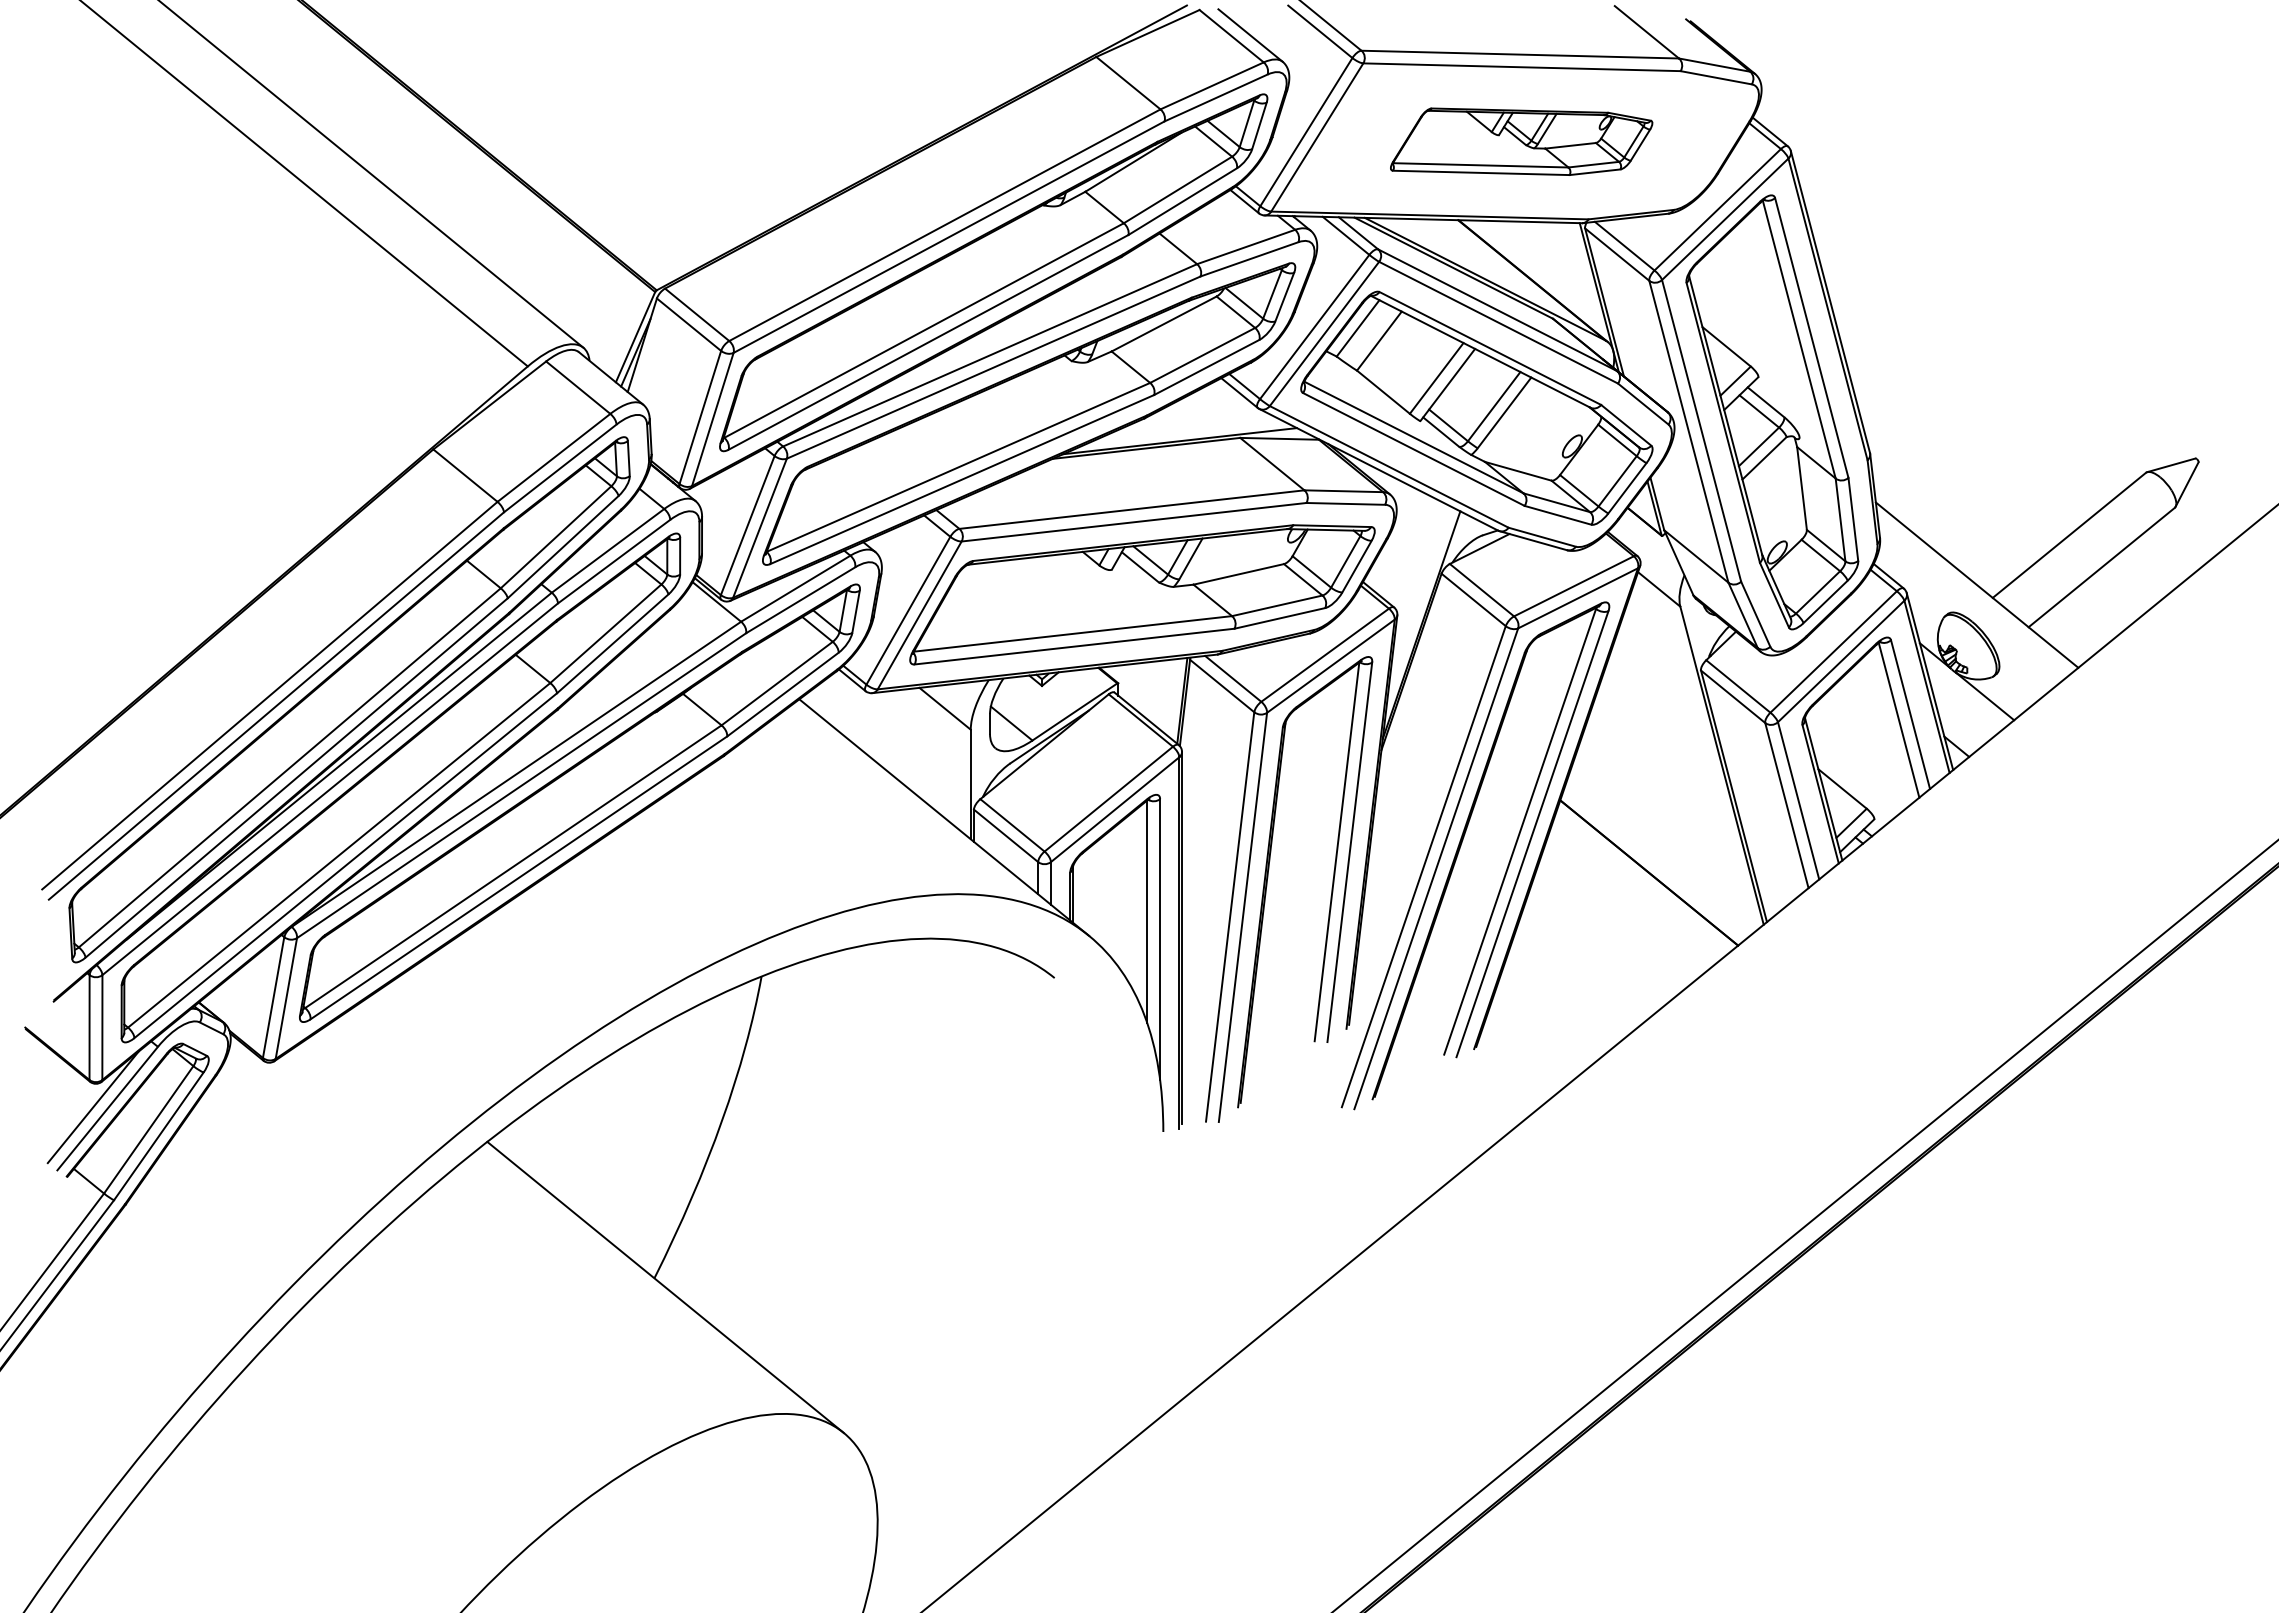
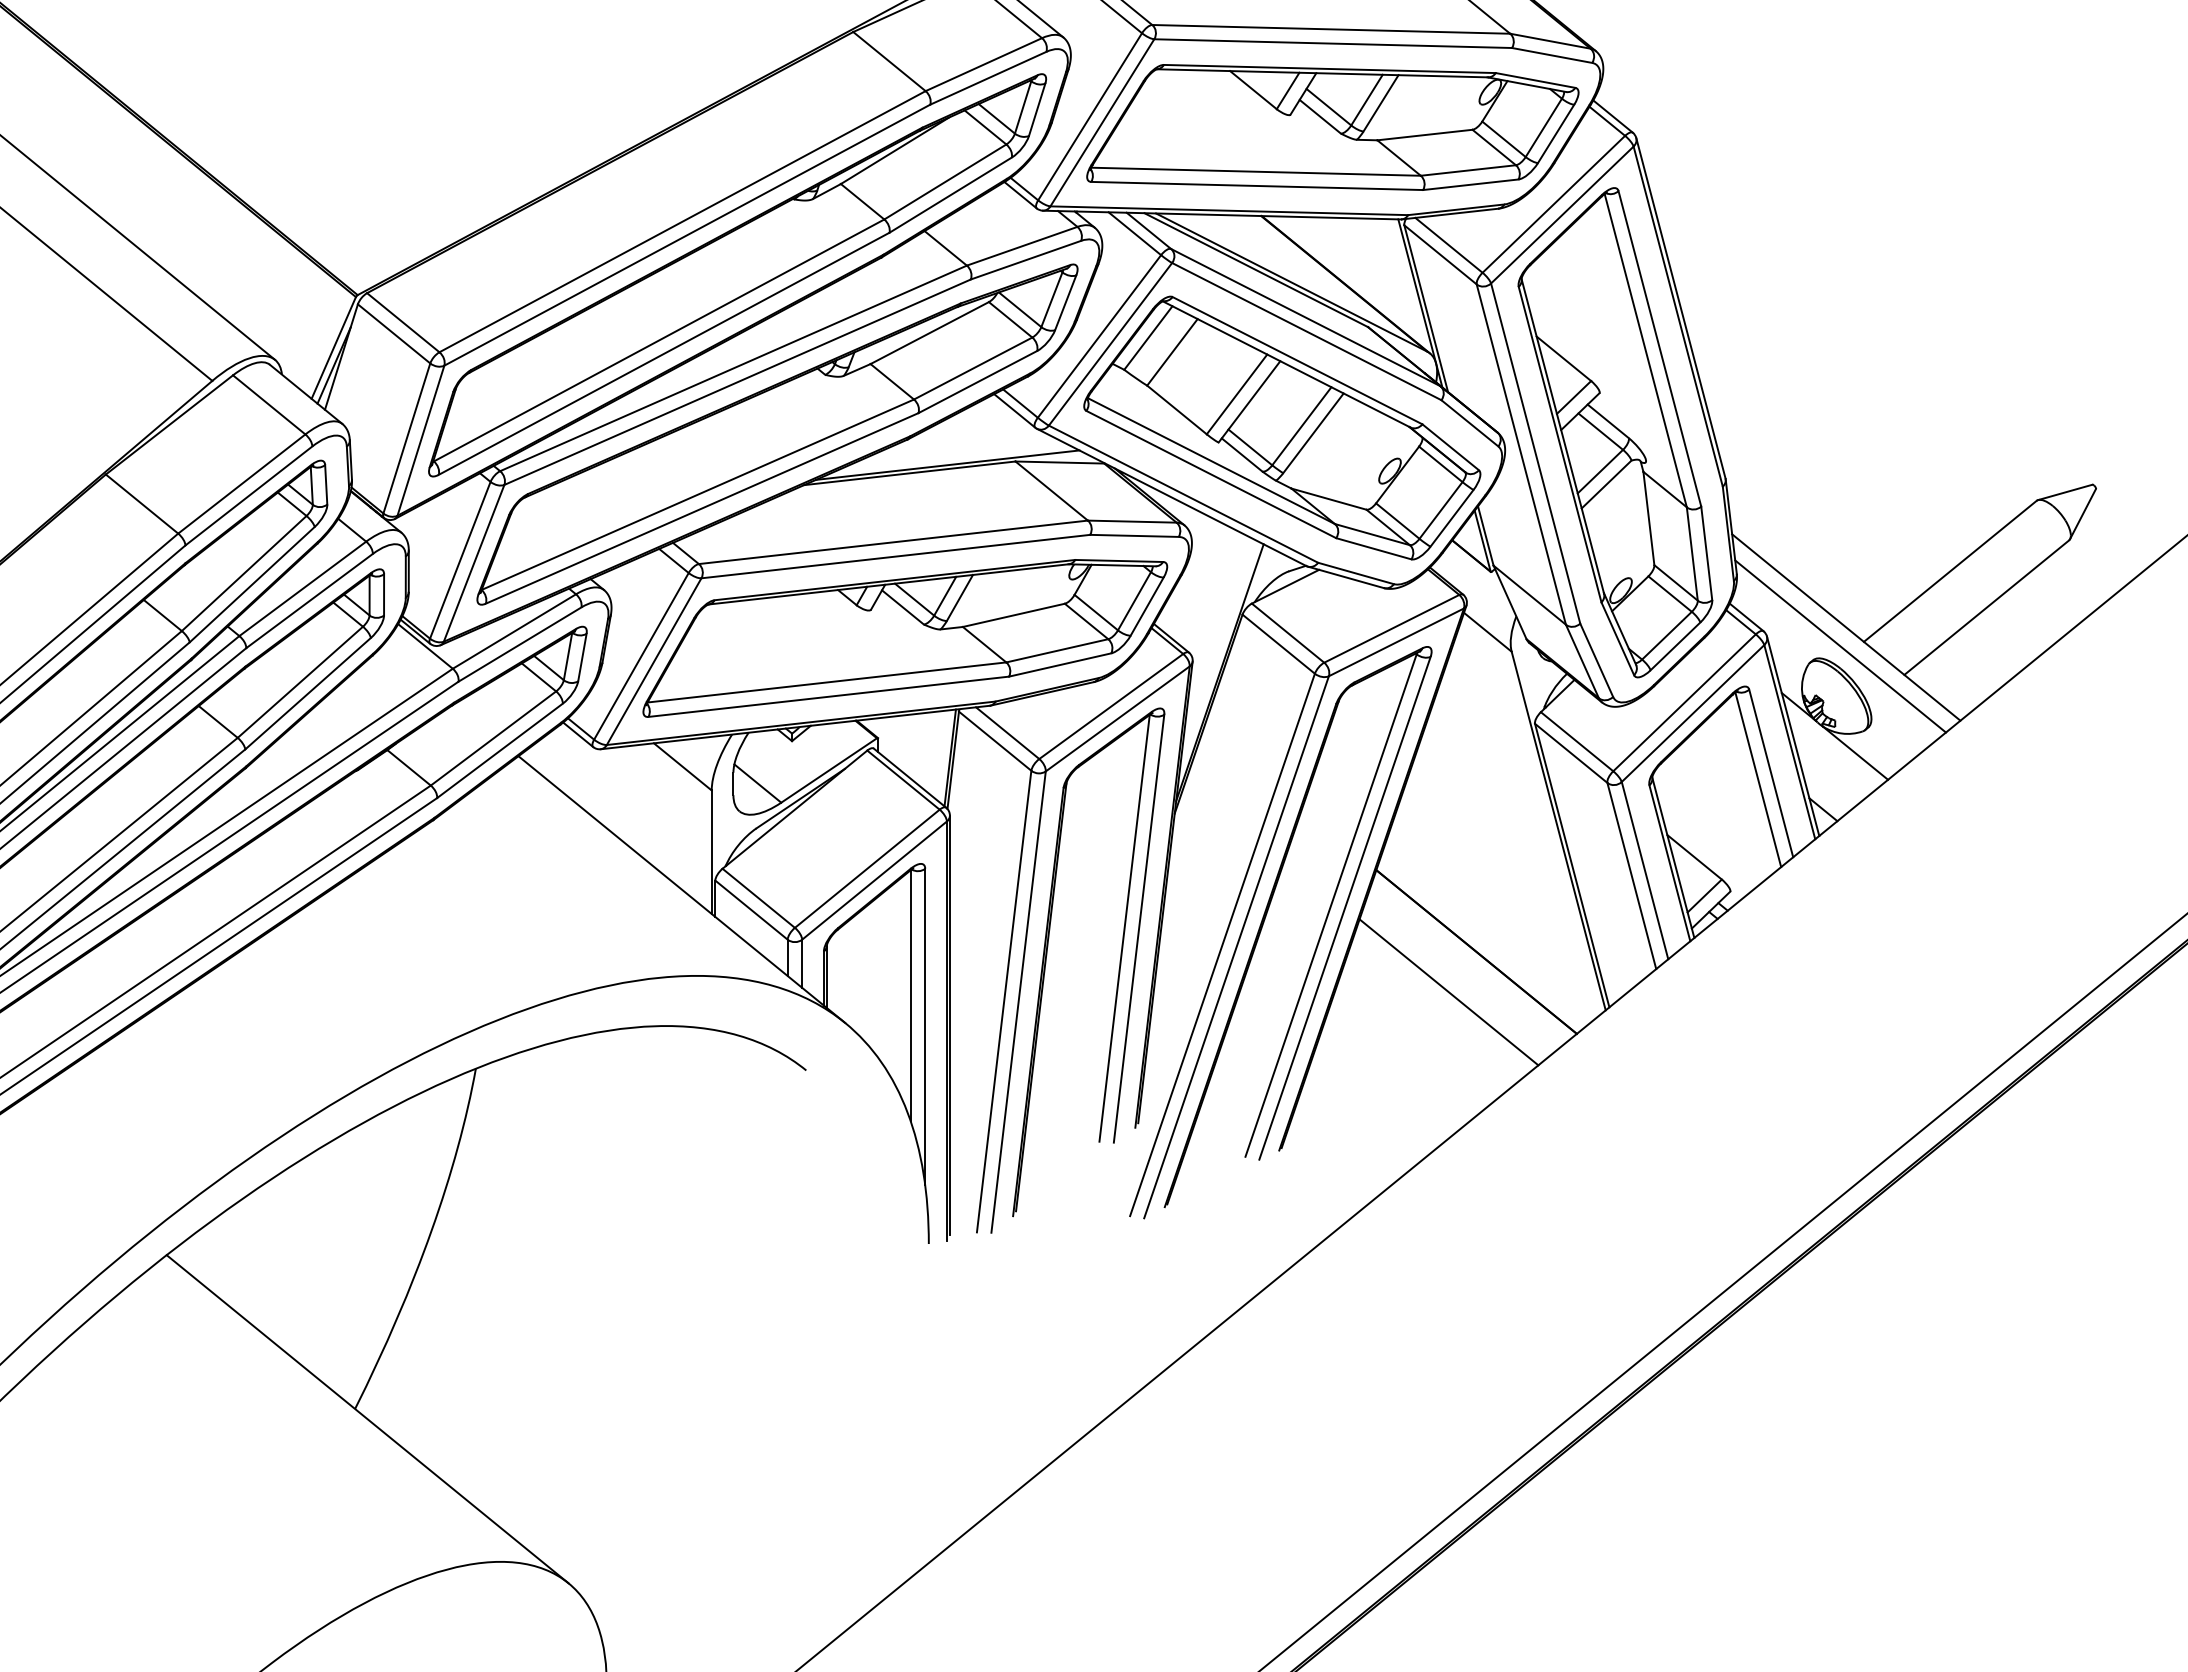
part: (1521, 141) -> (1332, 127), size x1.67
line: (1971, 601) -> (1839, 645), added
line: (1624, 908) -> (1448, 992), added

